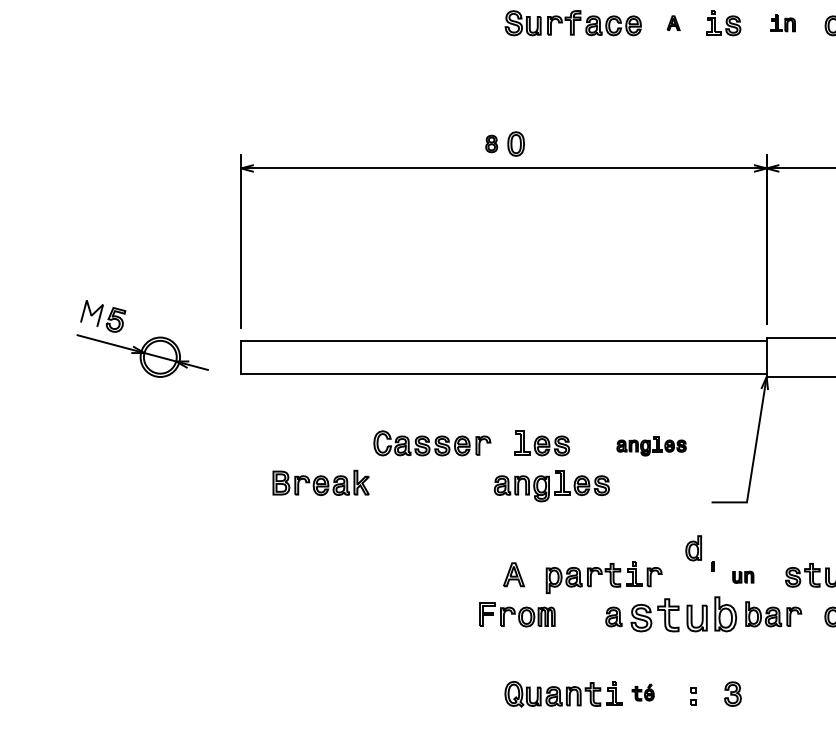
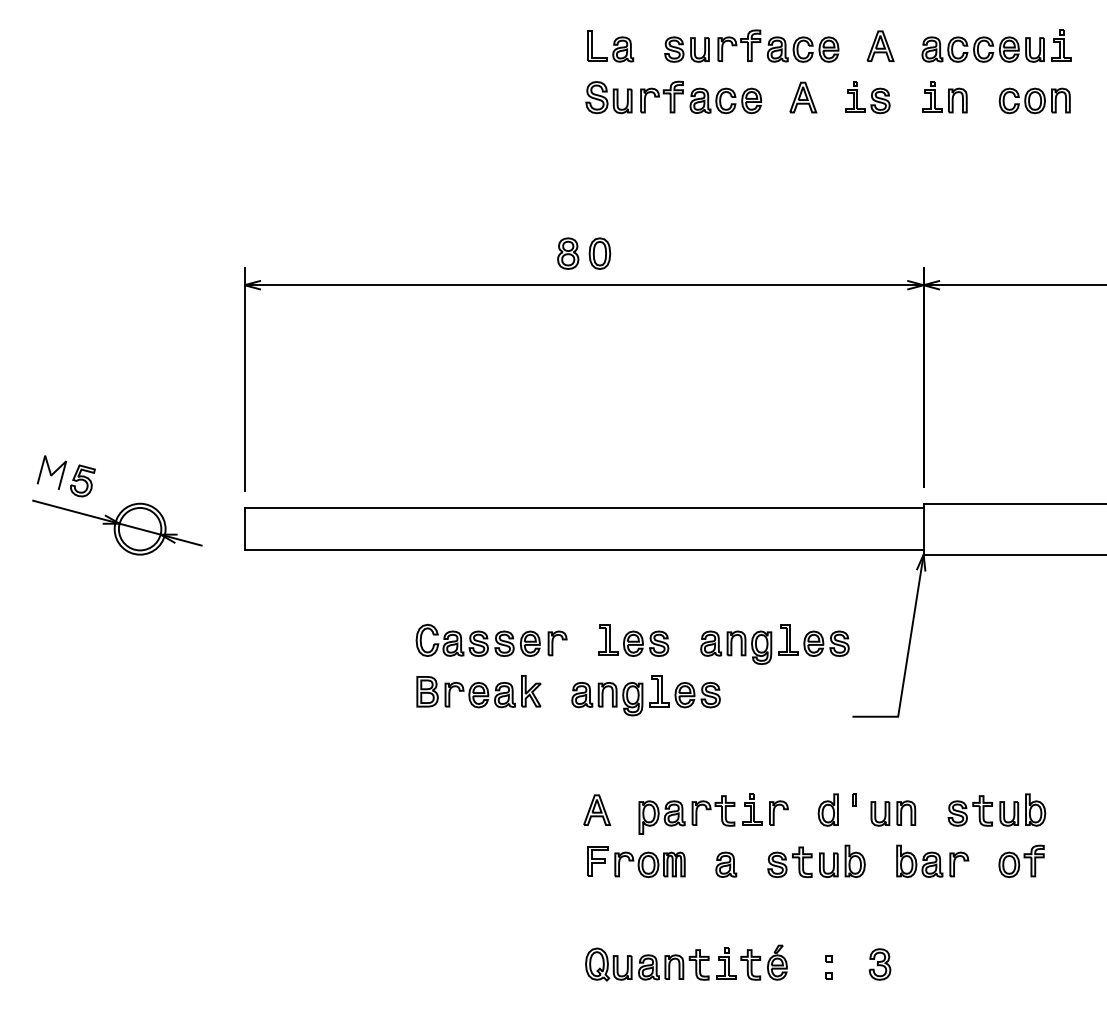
part: (673, 23) -> (803, 97), size x1.67
part: (782, 23) -> (944, 97), size x1.43
part: (491, 143) -> (568, 253), size x1.43
part: (651, 446) -> (774, 644), size x1.67
part: (320, 482) -> (478, 691), moved
part: (693, 547) -> (827, 809), moved
part: (743, 577) -> (893, 813), size x1.67
part: (683, 614) -> (816, 861), size x0.71
part: (517, 615) -> (636, 862), moved
part: (642, 692) -> (763, 962), size x1.67

